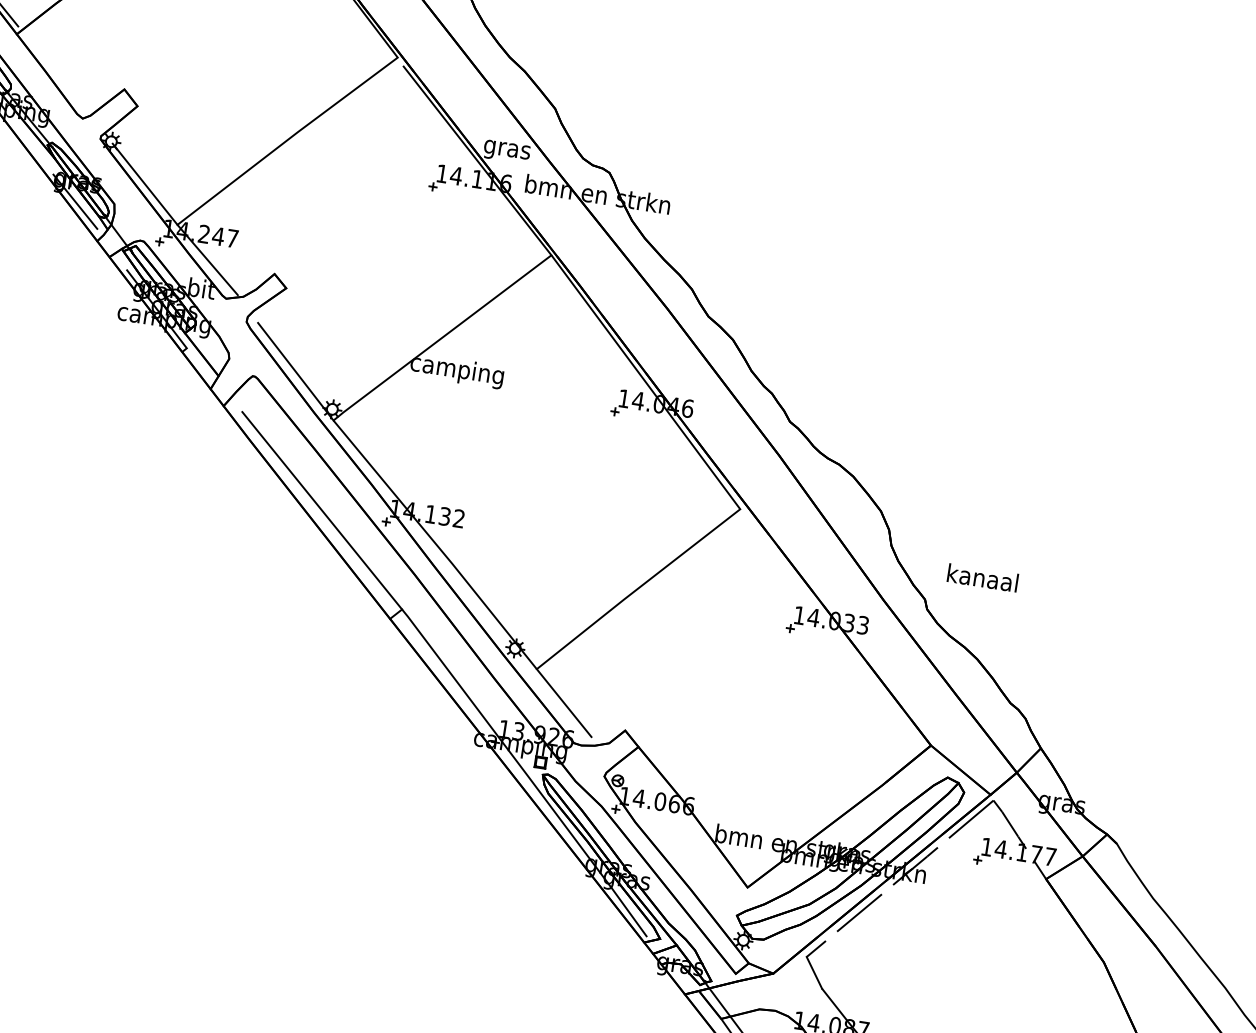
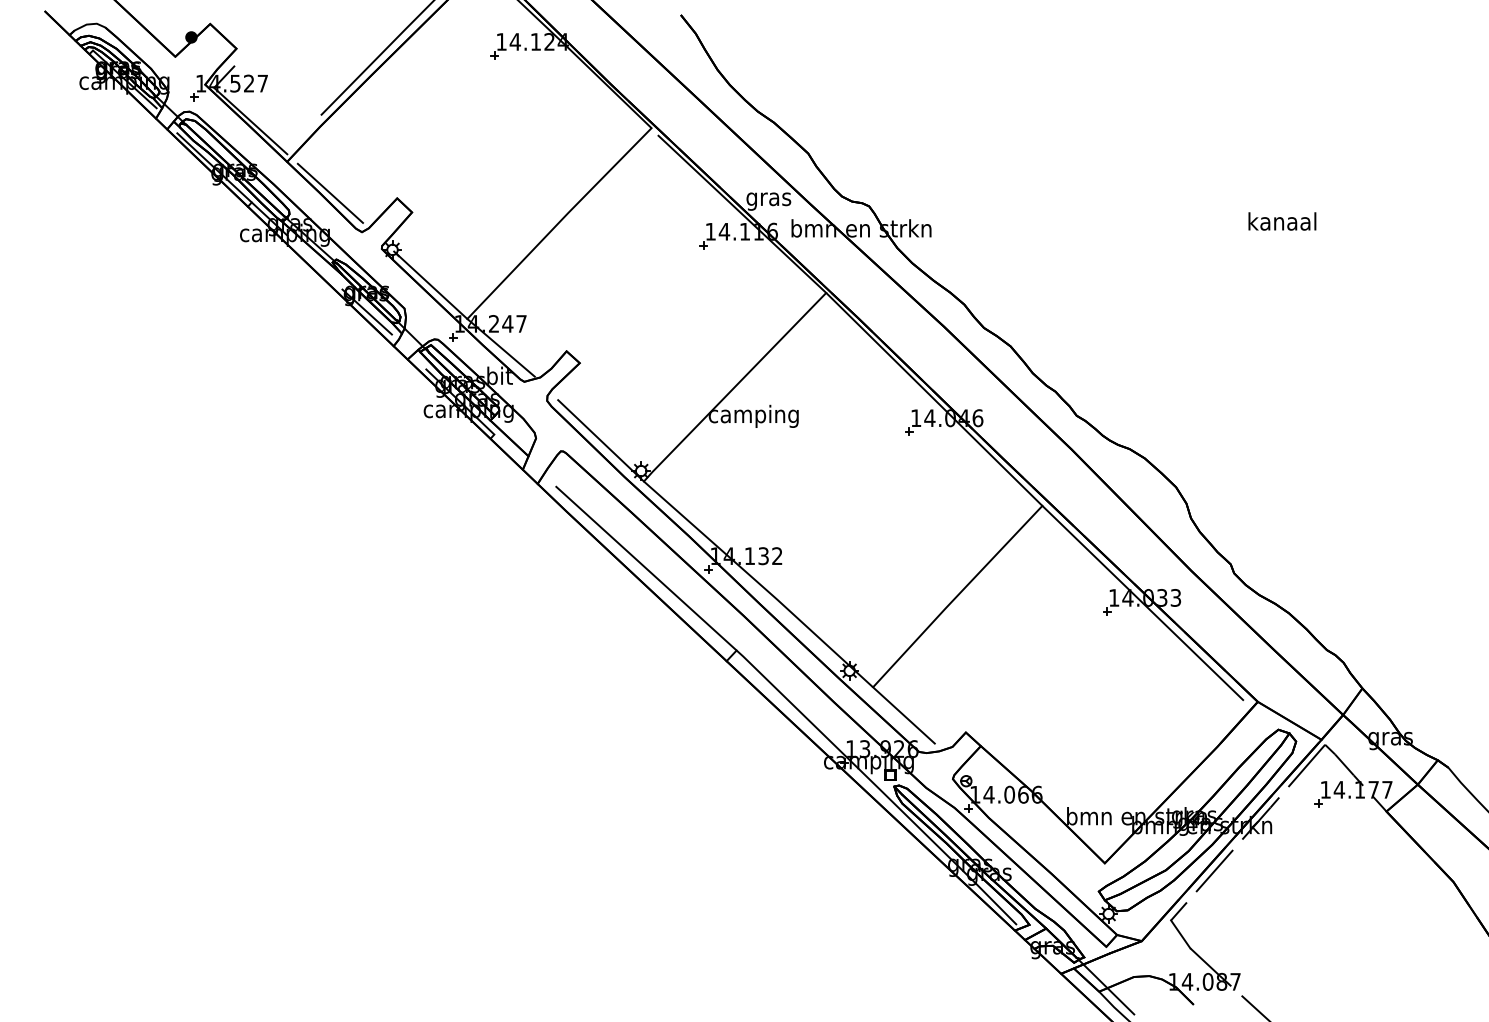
line: (56, 72) -> (330, 192), added
text: (982, 578) -> (1282, 221), moved
line: (828, 624) -> (1142, 602), added

